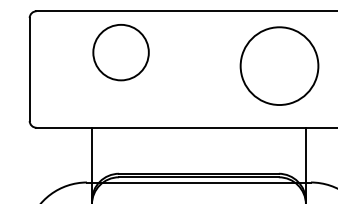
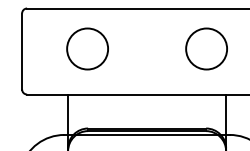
circle: (120, 51) -> (87, 48), moved
circle: (279, 65) -> (206, 48), size x0.71

